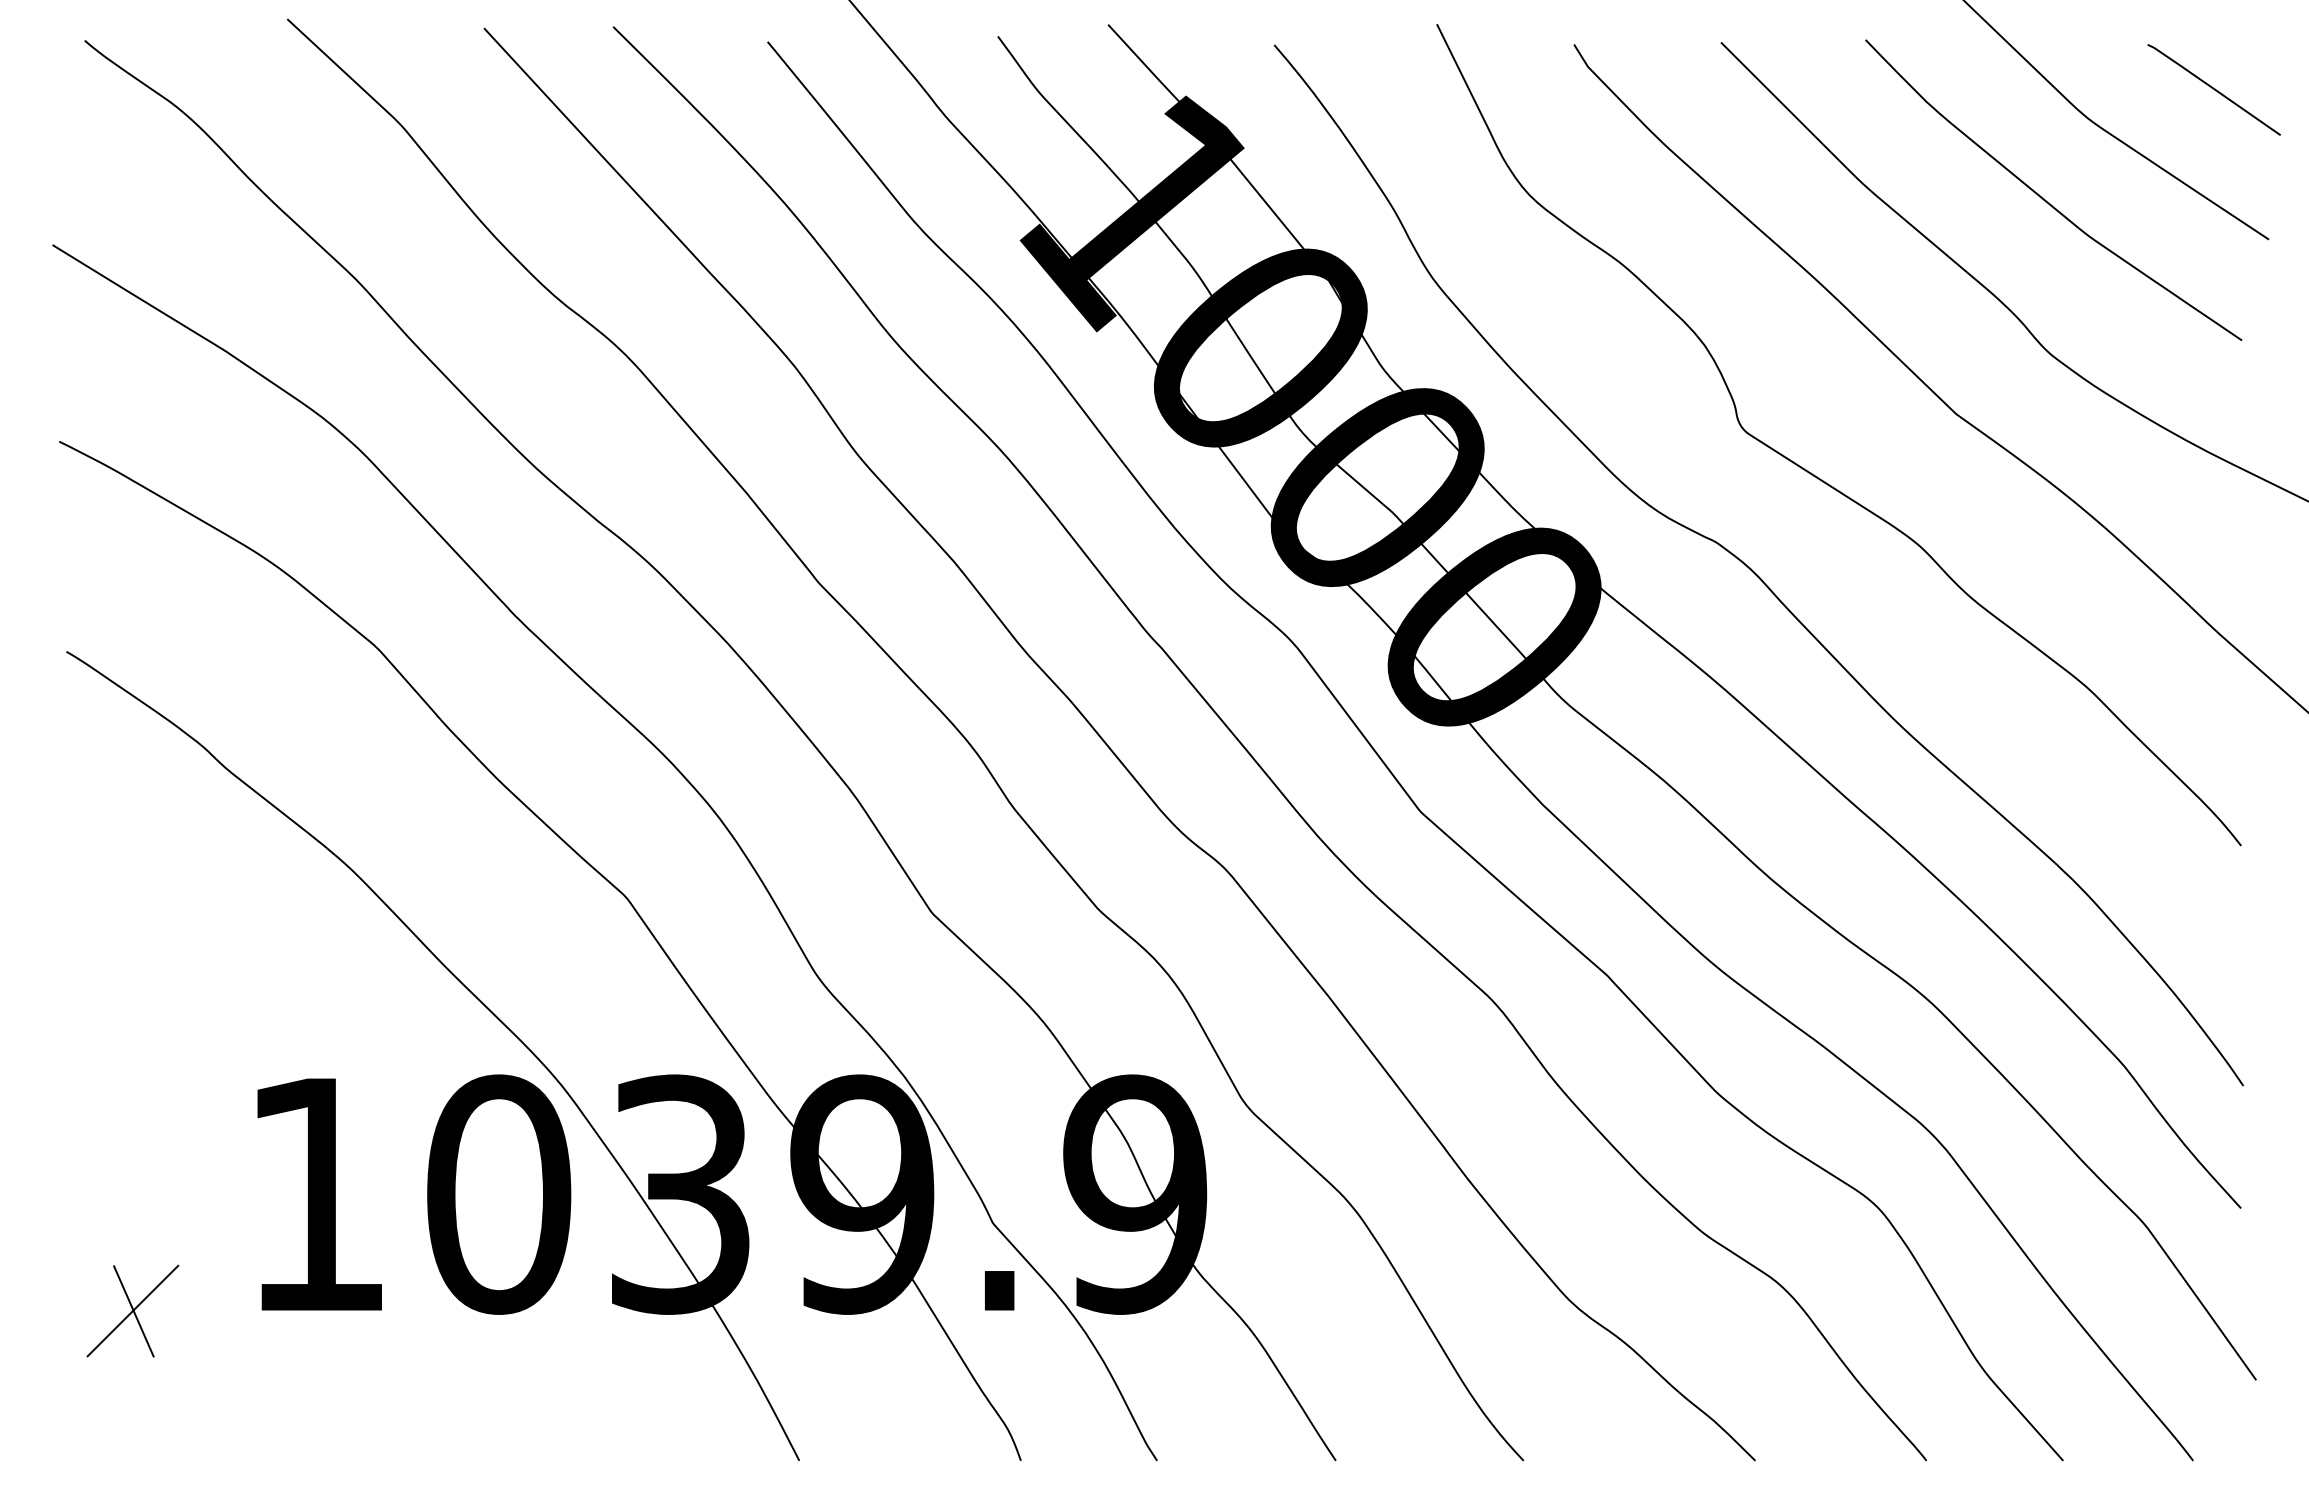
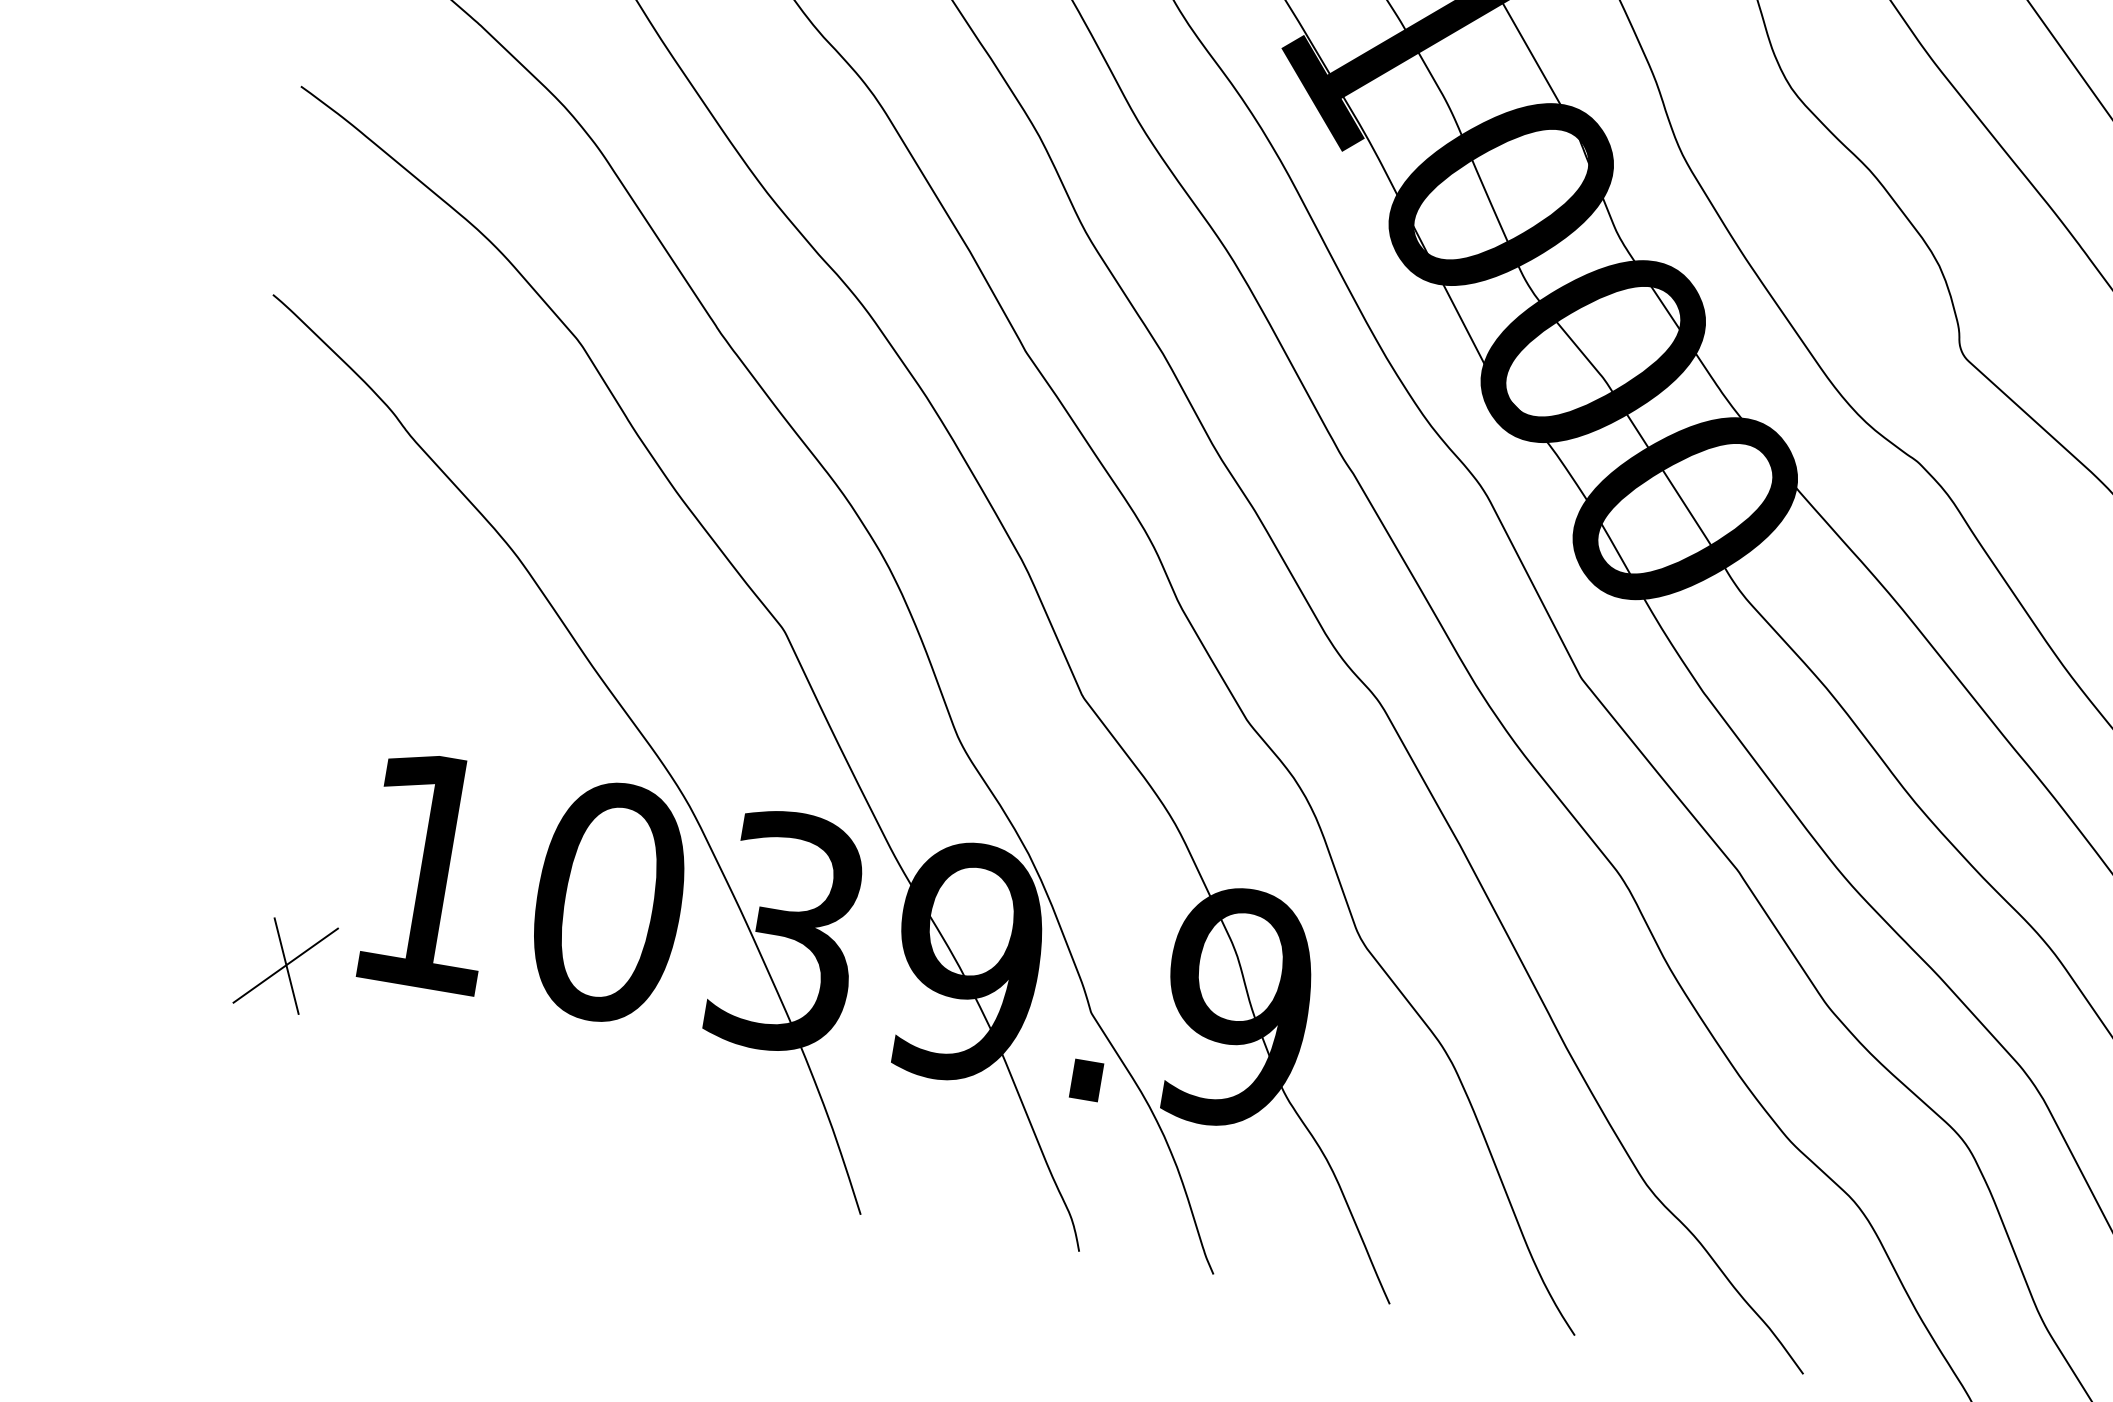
part: (132, 1310) -> (285, 965), moved

